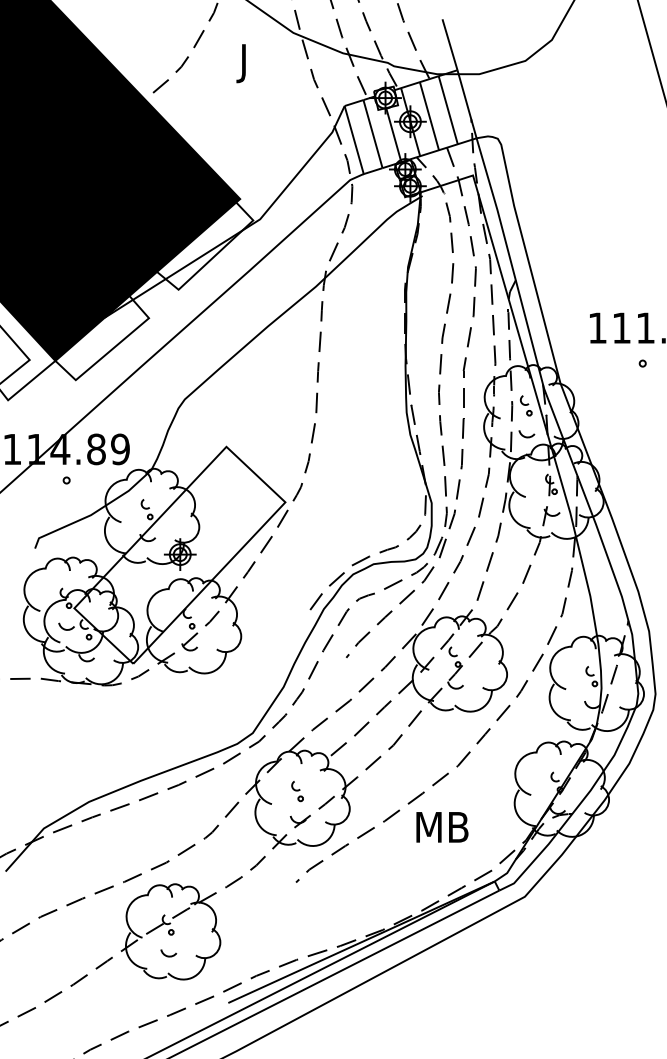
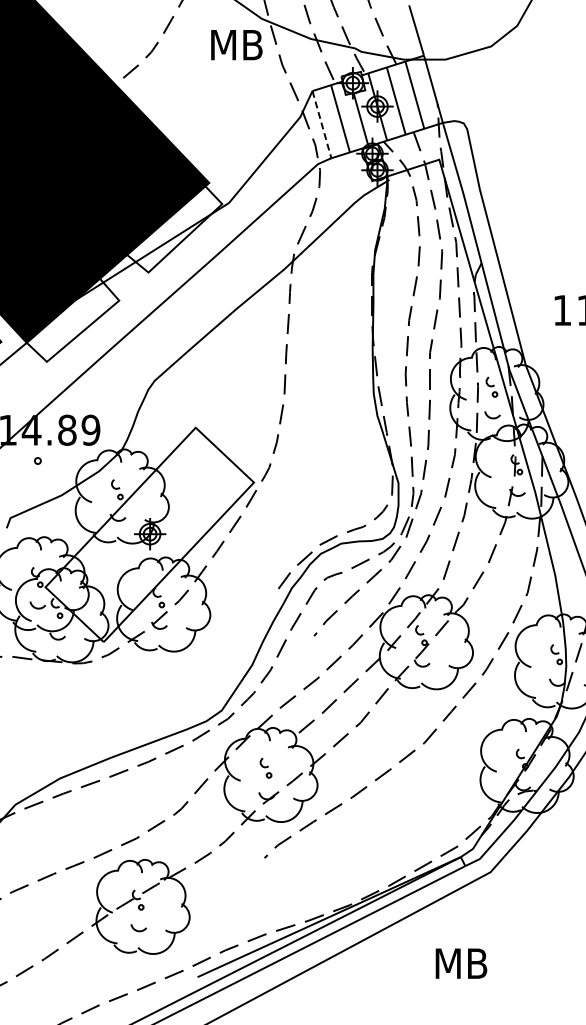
text: (265, 63) -> (234, 49), J -> MB
line: (354, 140) -> (322, 125), solid -> dashed
text: (442, 827) -> (461, 963), moved

